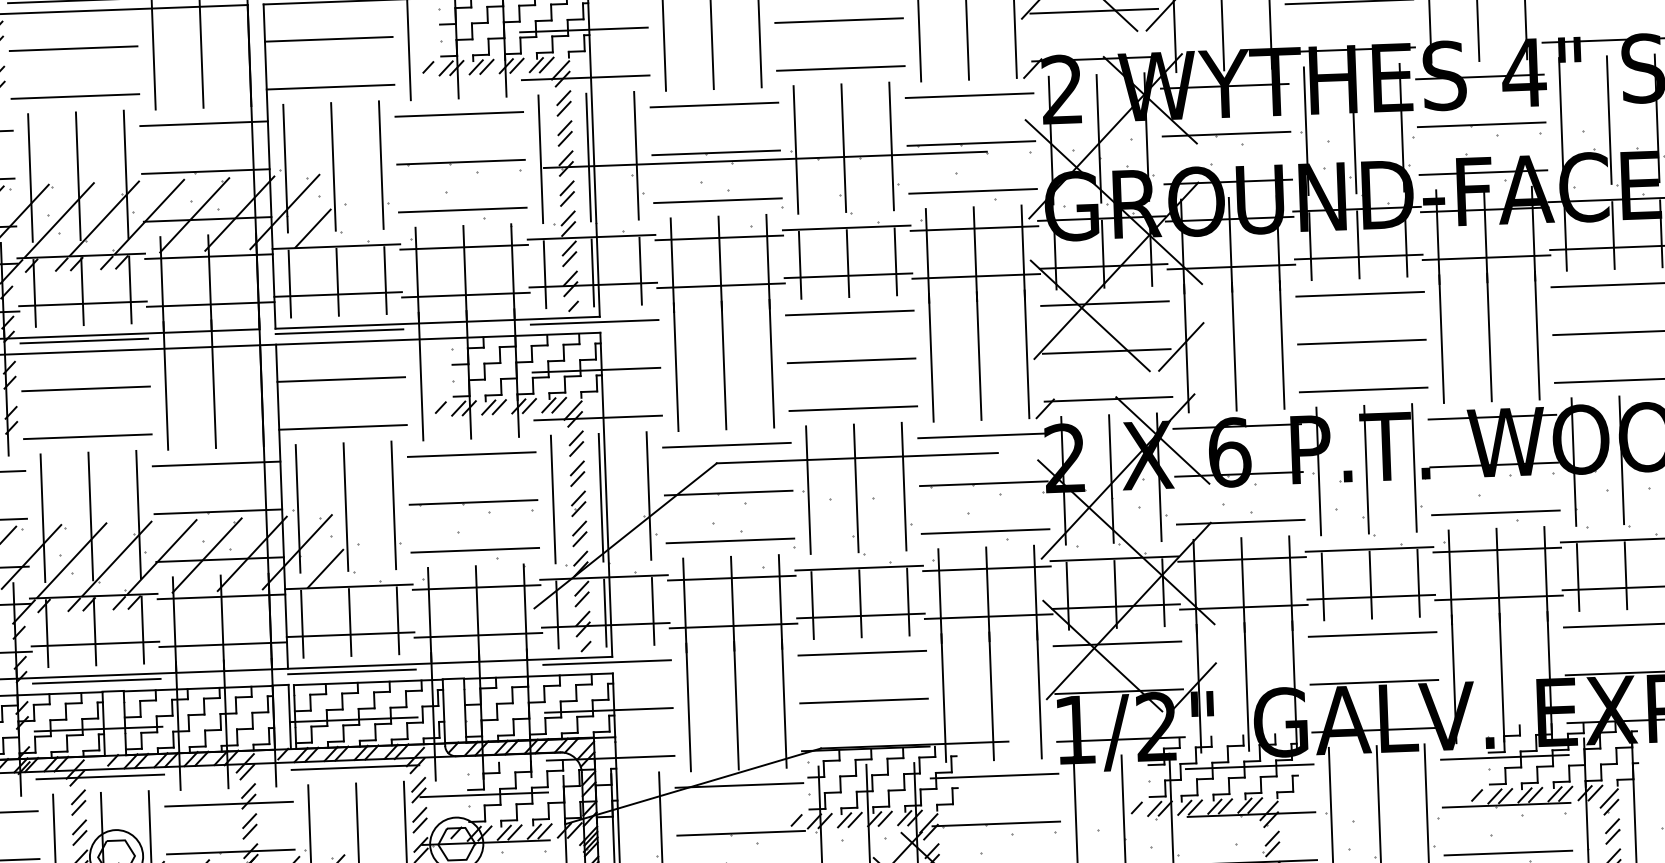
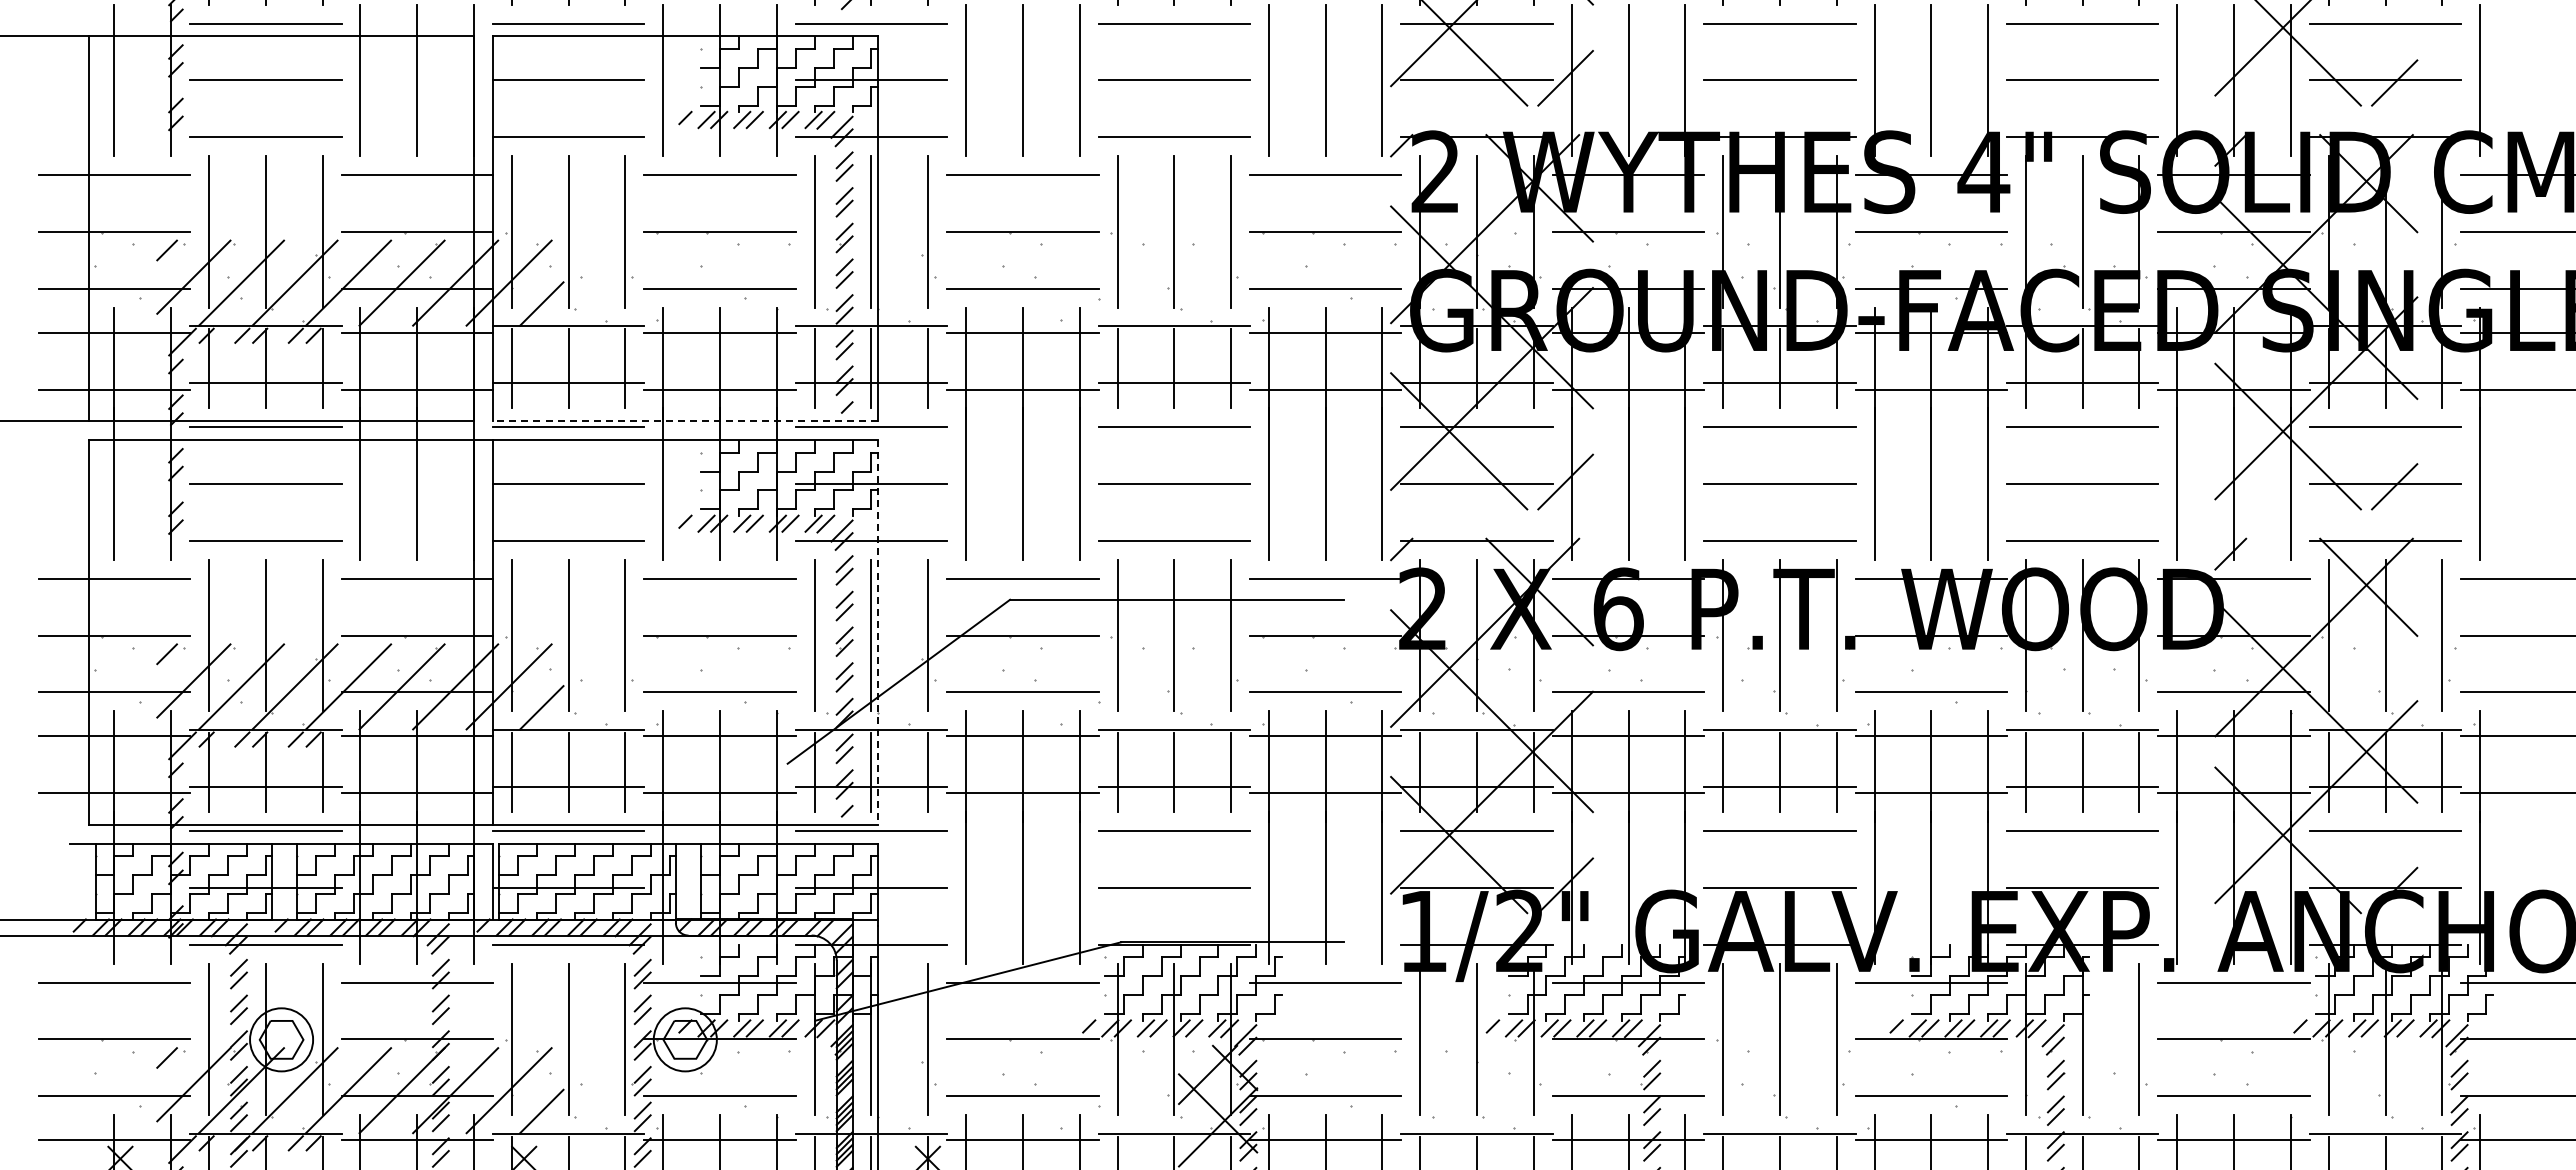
line: (765, 160) -> (1080, 242), removed
line: (436, 323) -> (684, 421), solid -> dashed
line: (606, 495) -> (877, 632), solid -> dashed

